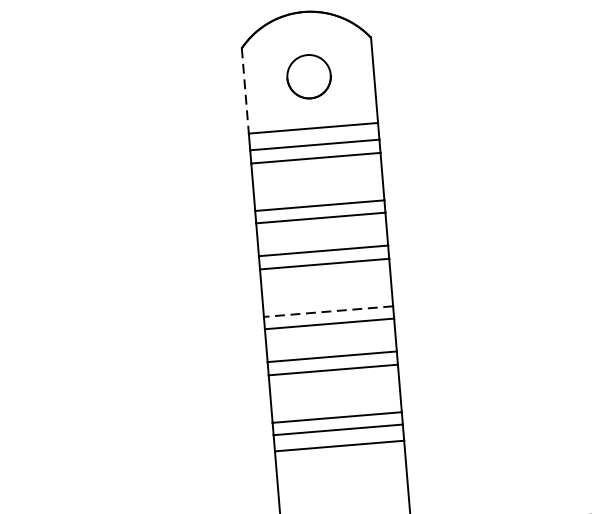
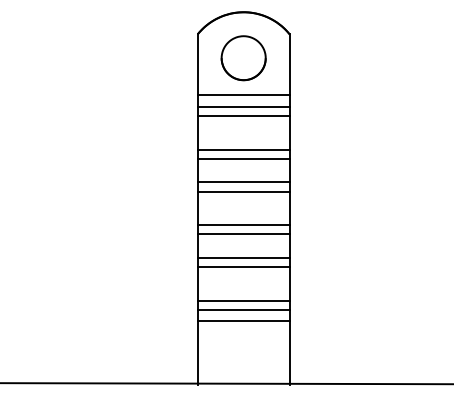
part: (308, 77) -> (243, 58), size x1.43
line: (245, 92) -> (197, 65), dashed -> solid
line: (328, 311) -> (243, 225), dashed -> solid

